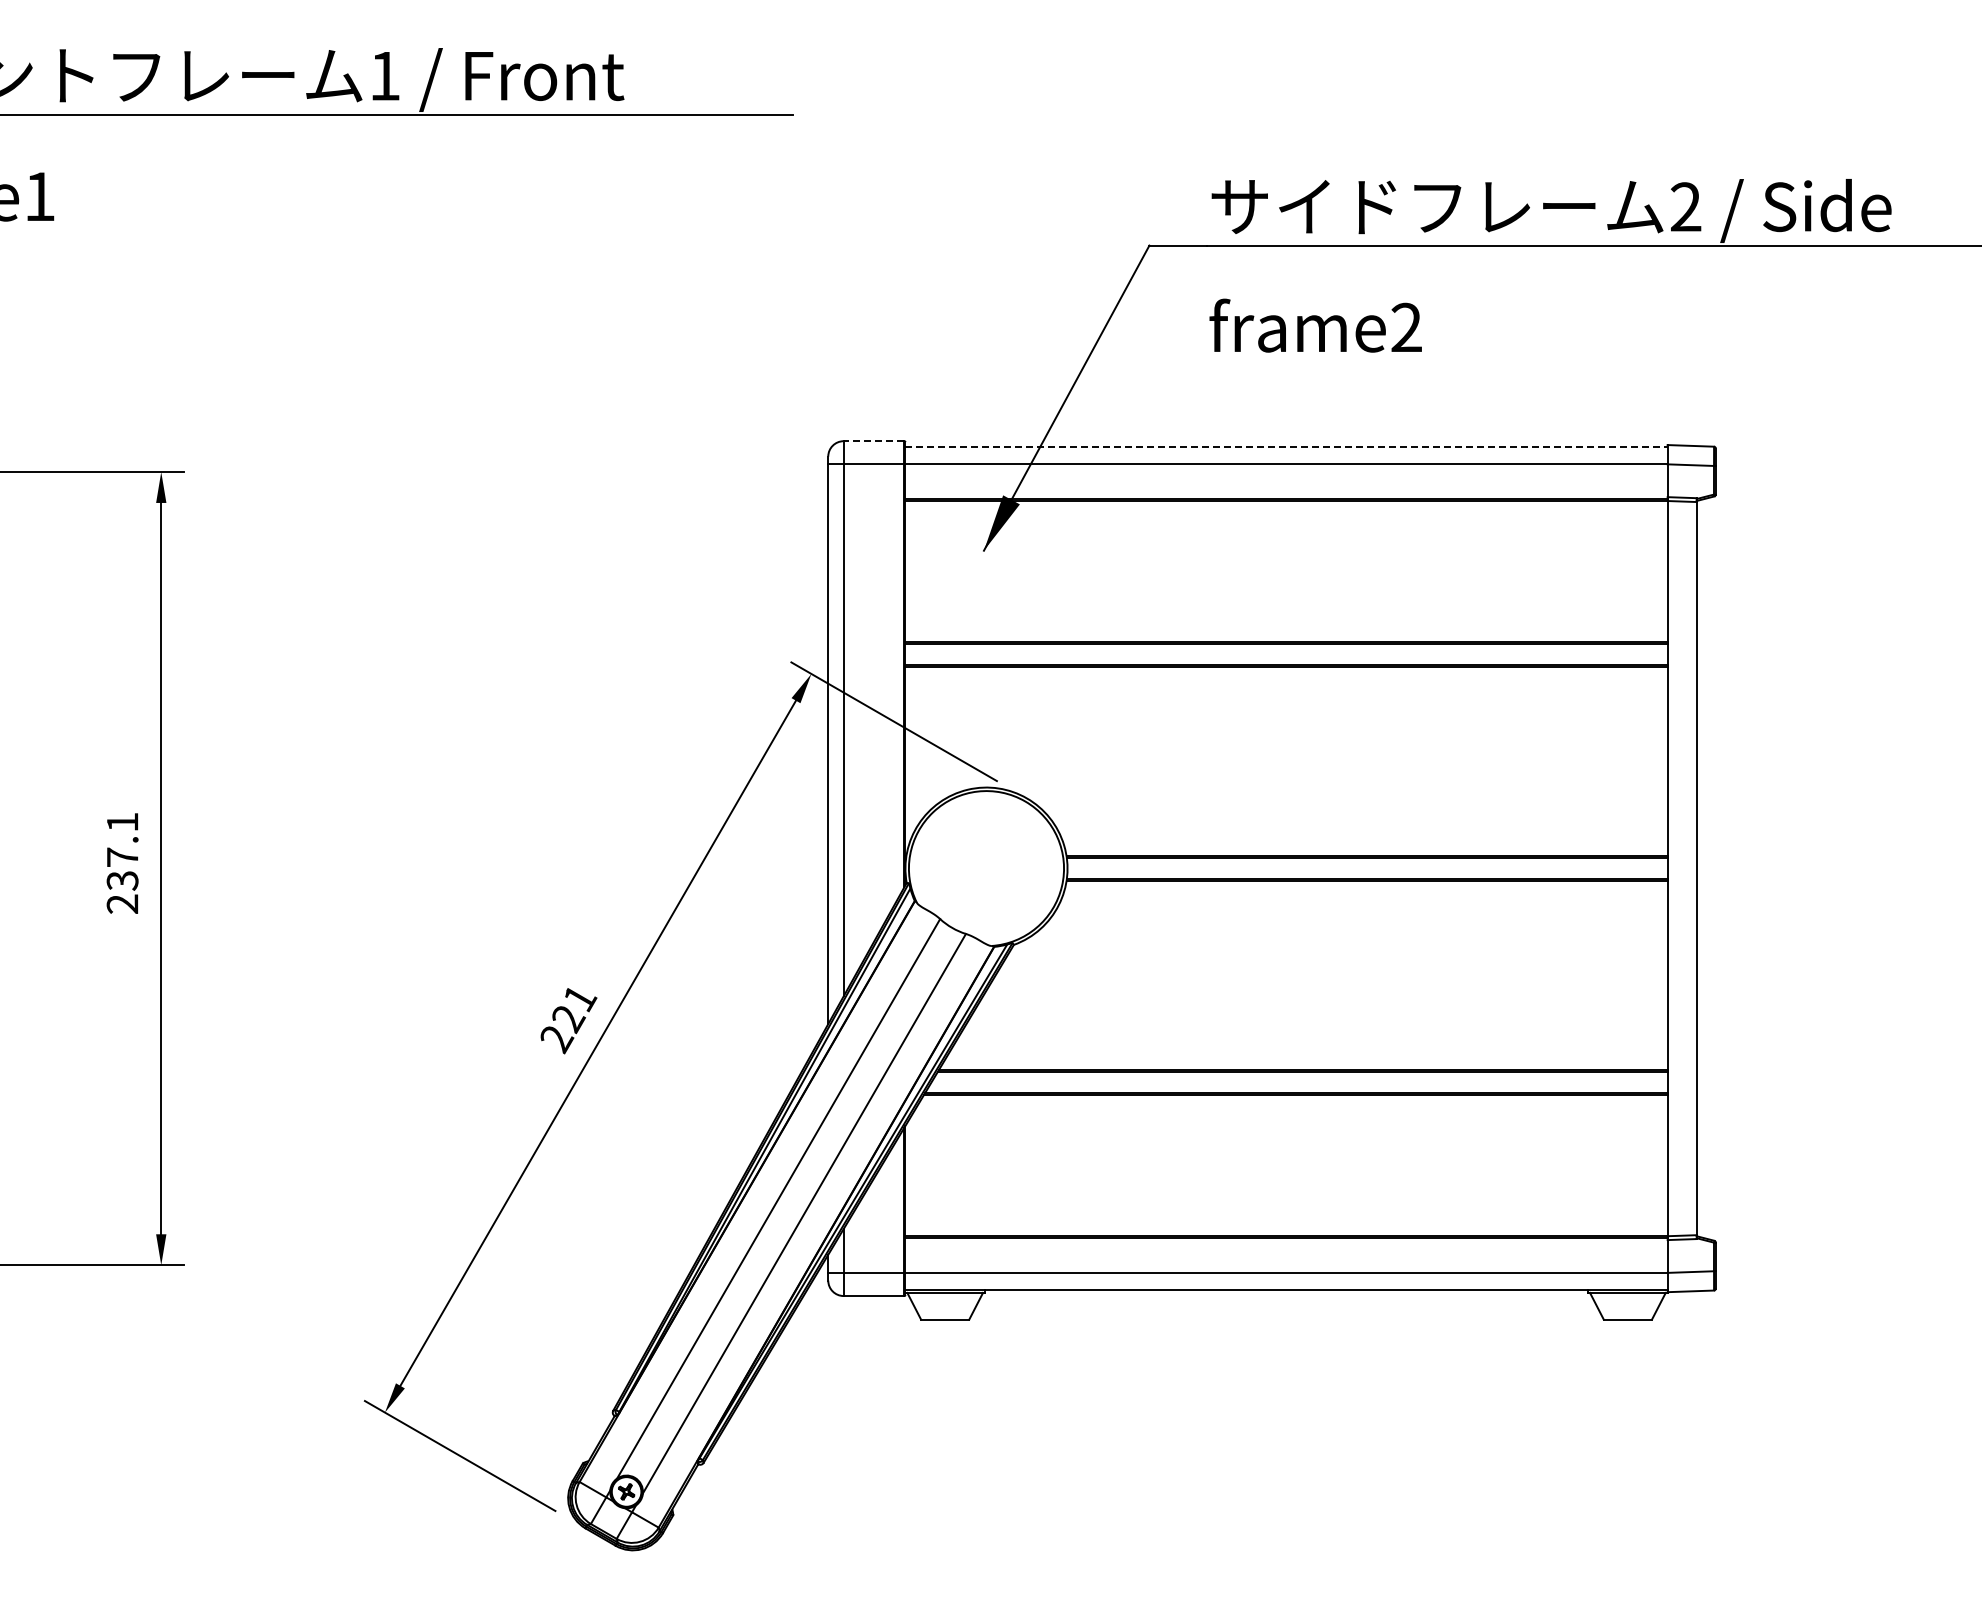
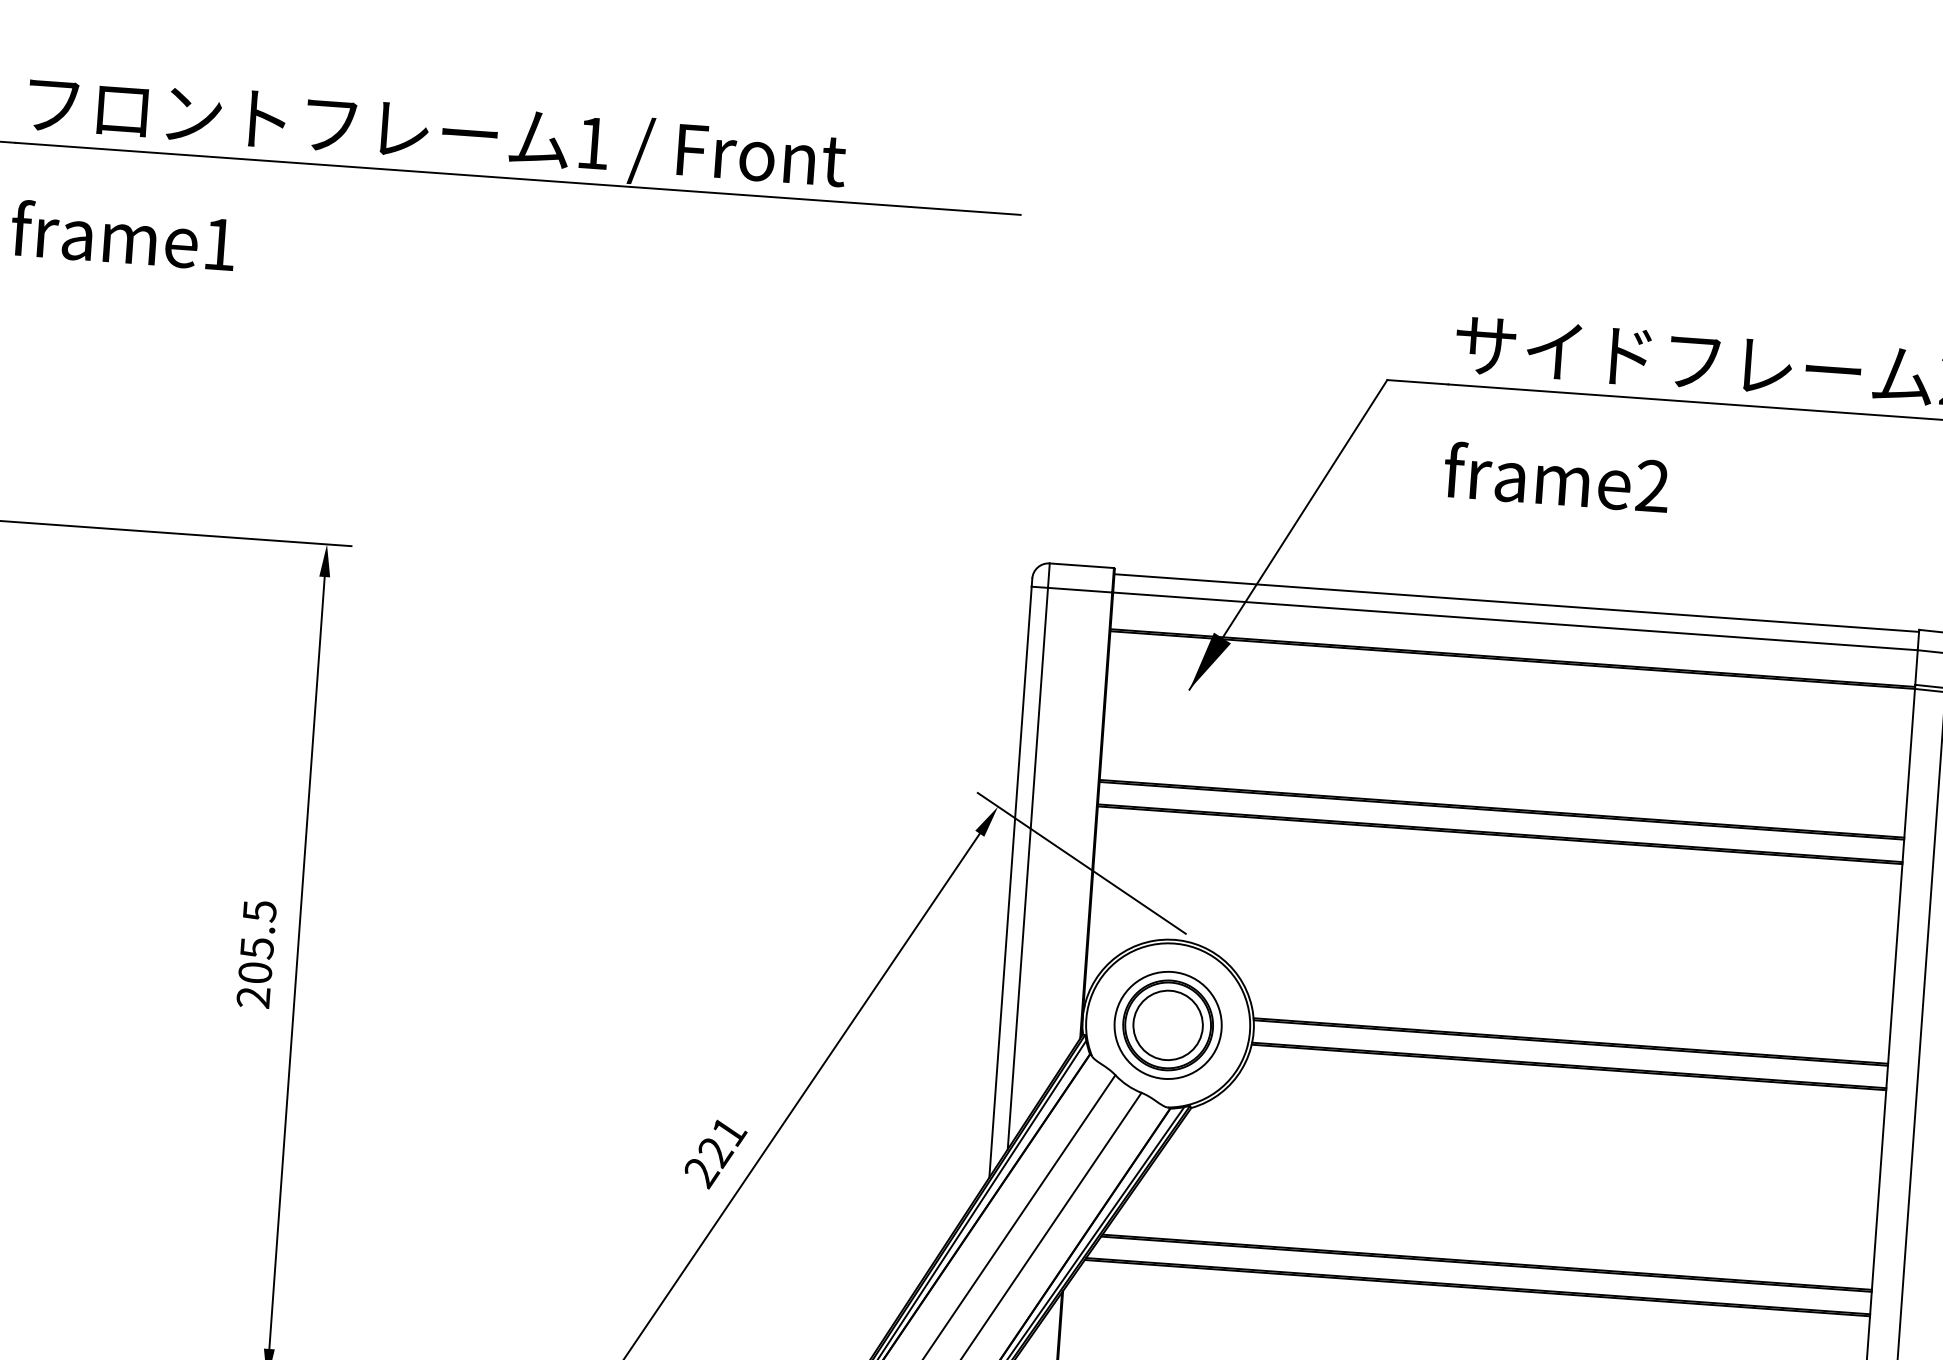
line: (873, 441) -> (1081, 566), dashed -> solid
line: (1287, 447) -> (1517, 603), dashed -> solid
text: (122, 851) -> (257, 941), 237.1 -> 205.5
part: (986, 868) -> (1168, 1025), added

